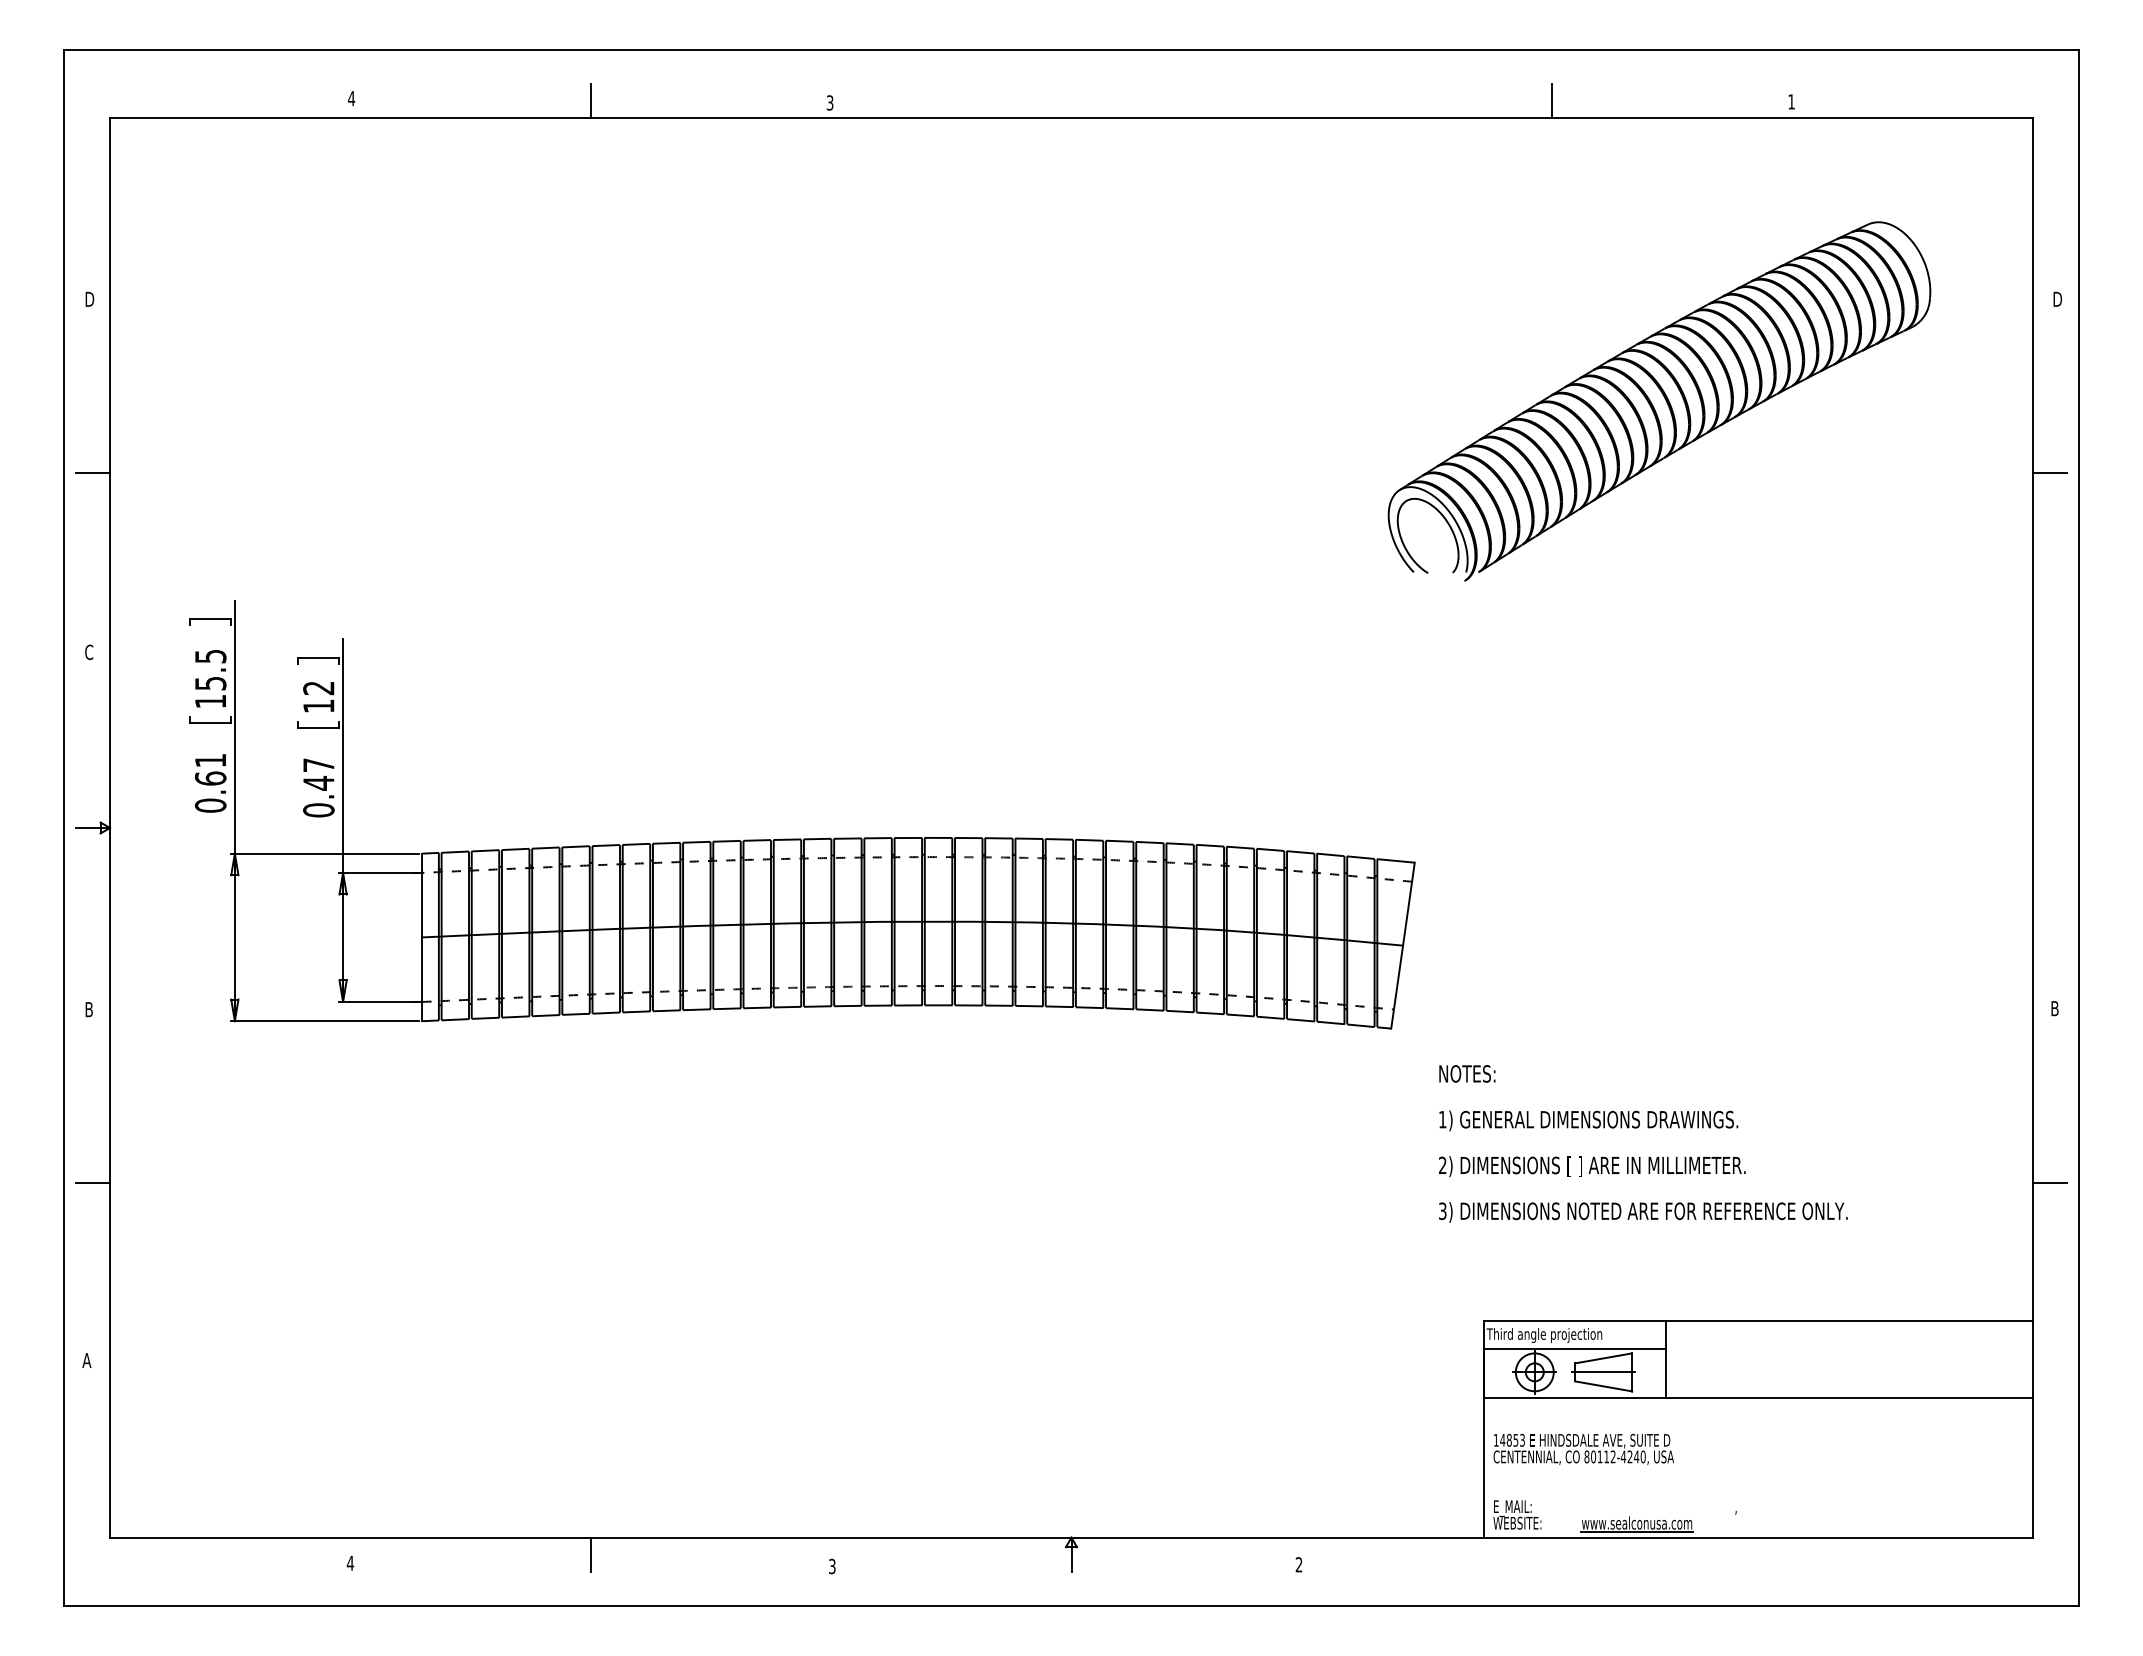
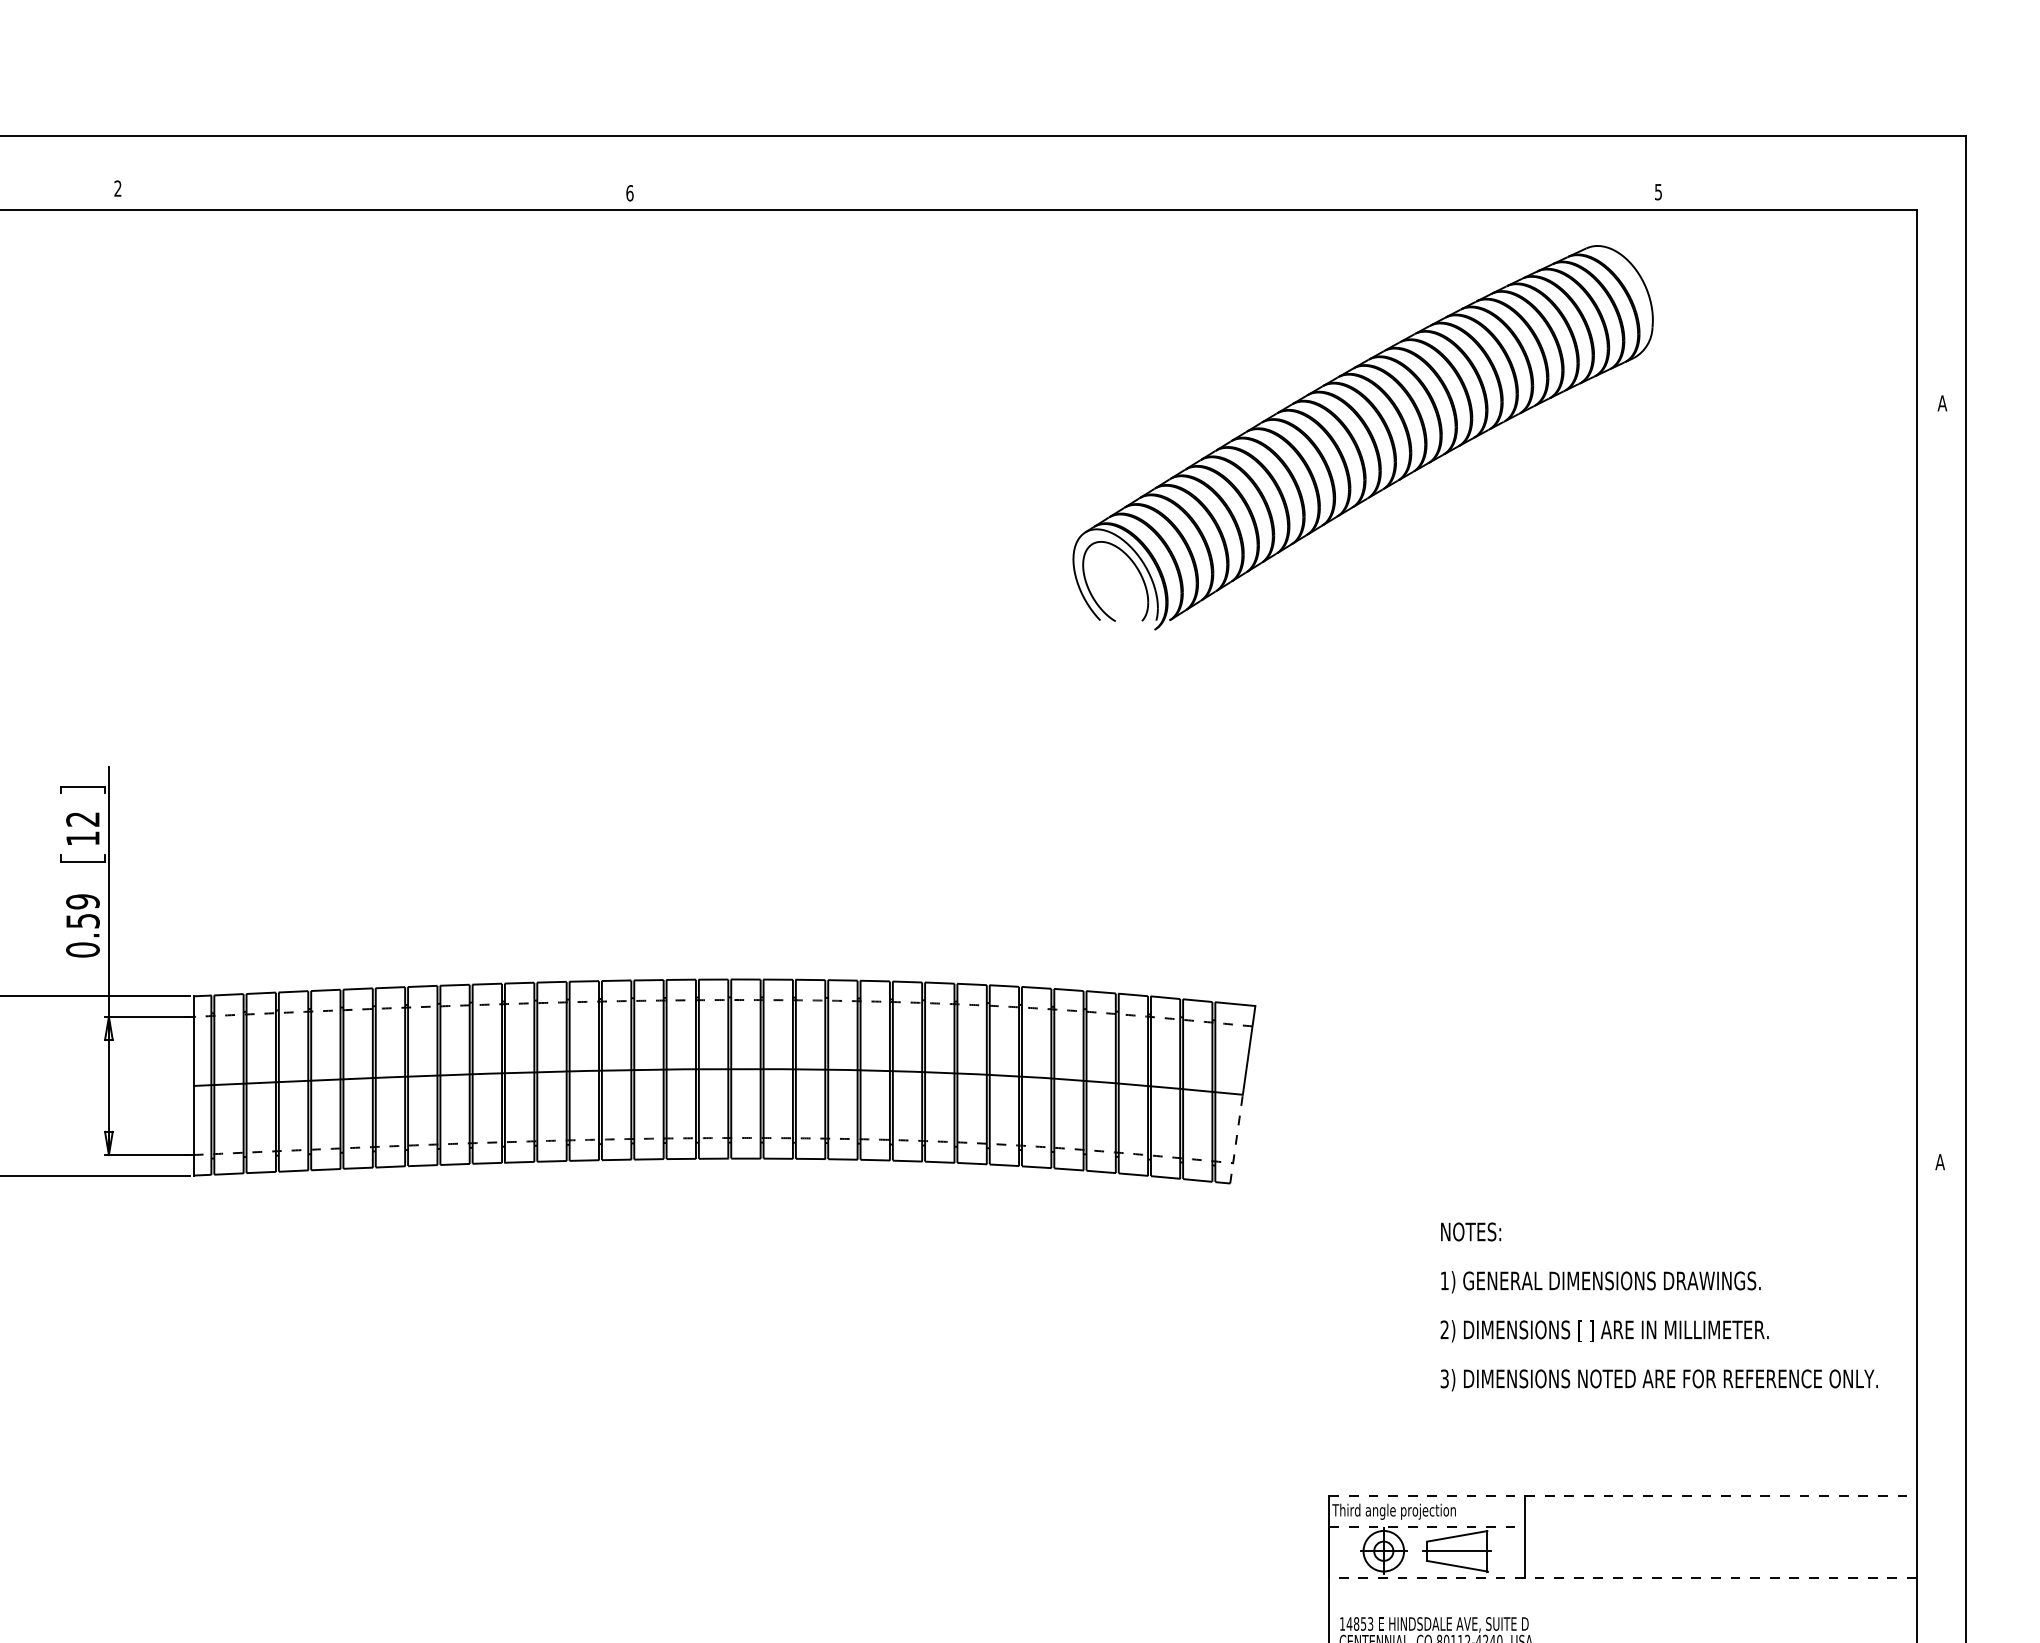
text: (351, 98) -> (117, 188), 4 -> 2
line: (590, 101) -> (373, 191), removed
line: (1552, 101) -> (1402, 191), removed
text: (1791, 101) -> (1658, 191), 1 -> 5
text: (829, 102) -> (629, 192), 3 -> 6
text: (2057, 298) -> (1942, 402), D -> A
part: (1659, 401) -> (1363, 437), moved
line: (2049, 473) -> (1934, 589), removed
text: (318, 774) -> (82, 911), 0.47 -> 0.59
line: (1397, 987) -> (1236, 1139), solid -> dashed
text: (2054, 1008) -> (1939, 1161), B -> A
text: (1643, 1143) -> (1659, 1306), moved
line: (2049, 1182) -> (1934, 1348), removed
line: (1758, 1320) -> (1623, 1495), solid -> dashed
line: (1575, 1349) -> (1427, 1526), solid -> dashed
line: (1758, 1397) -> (1623, 1578), solid -> dashed

